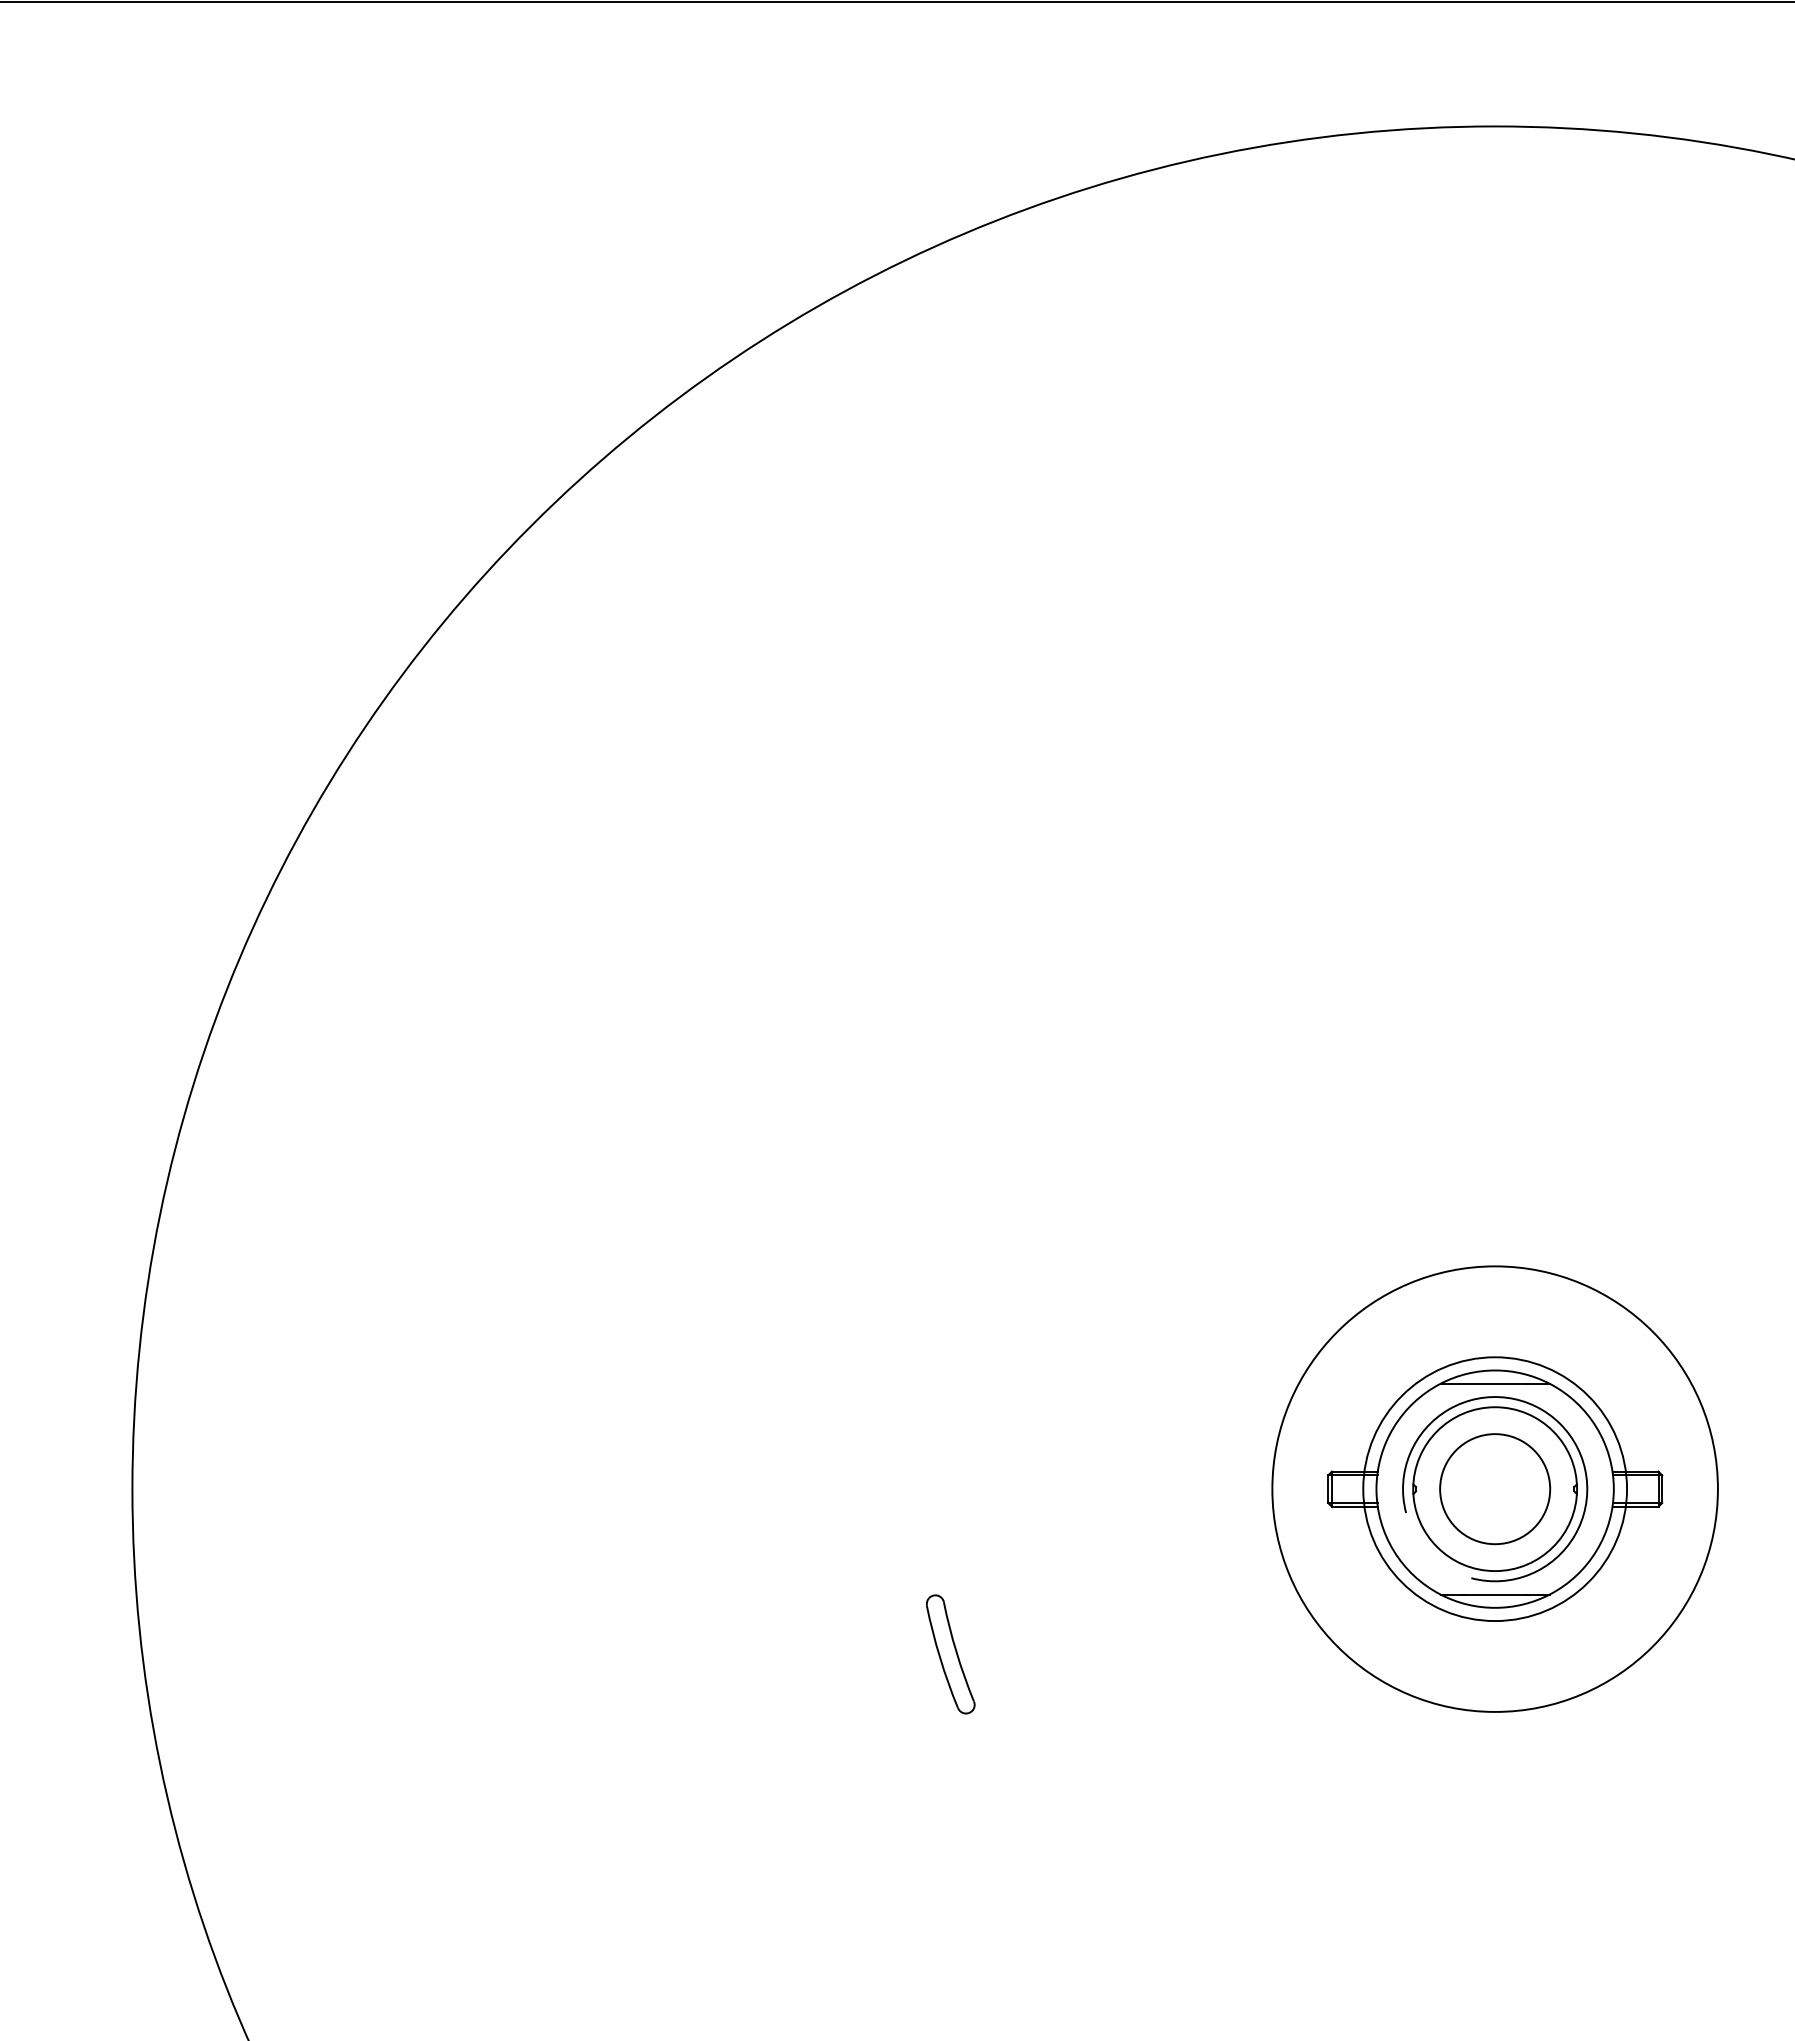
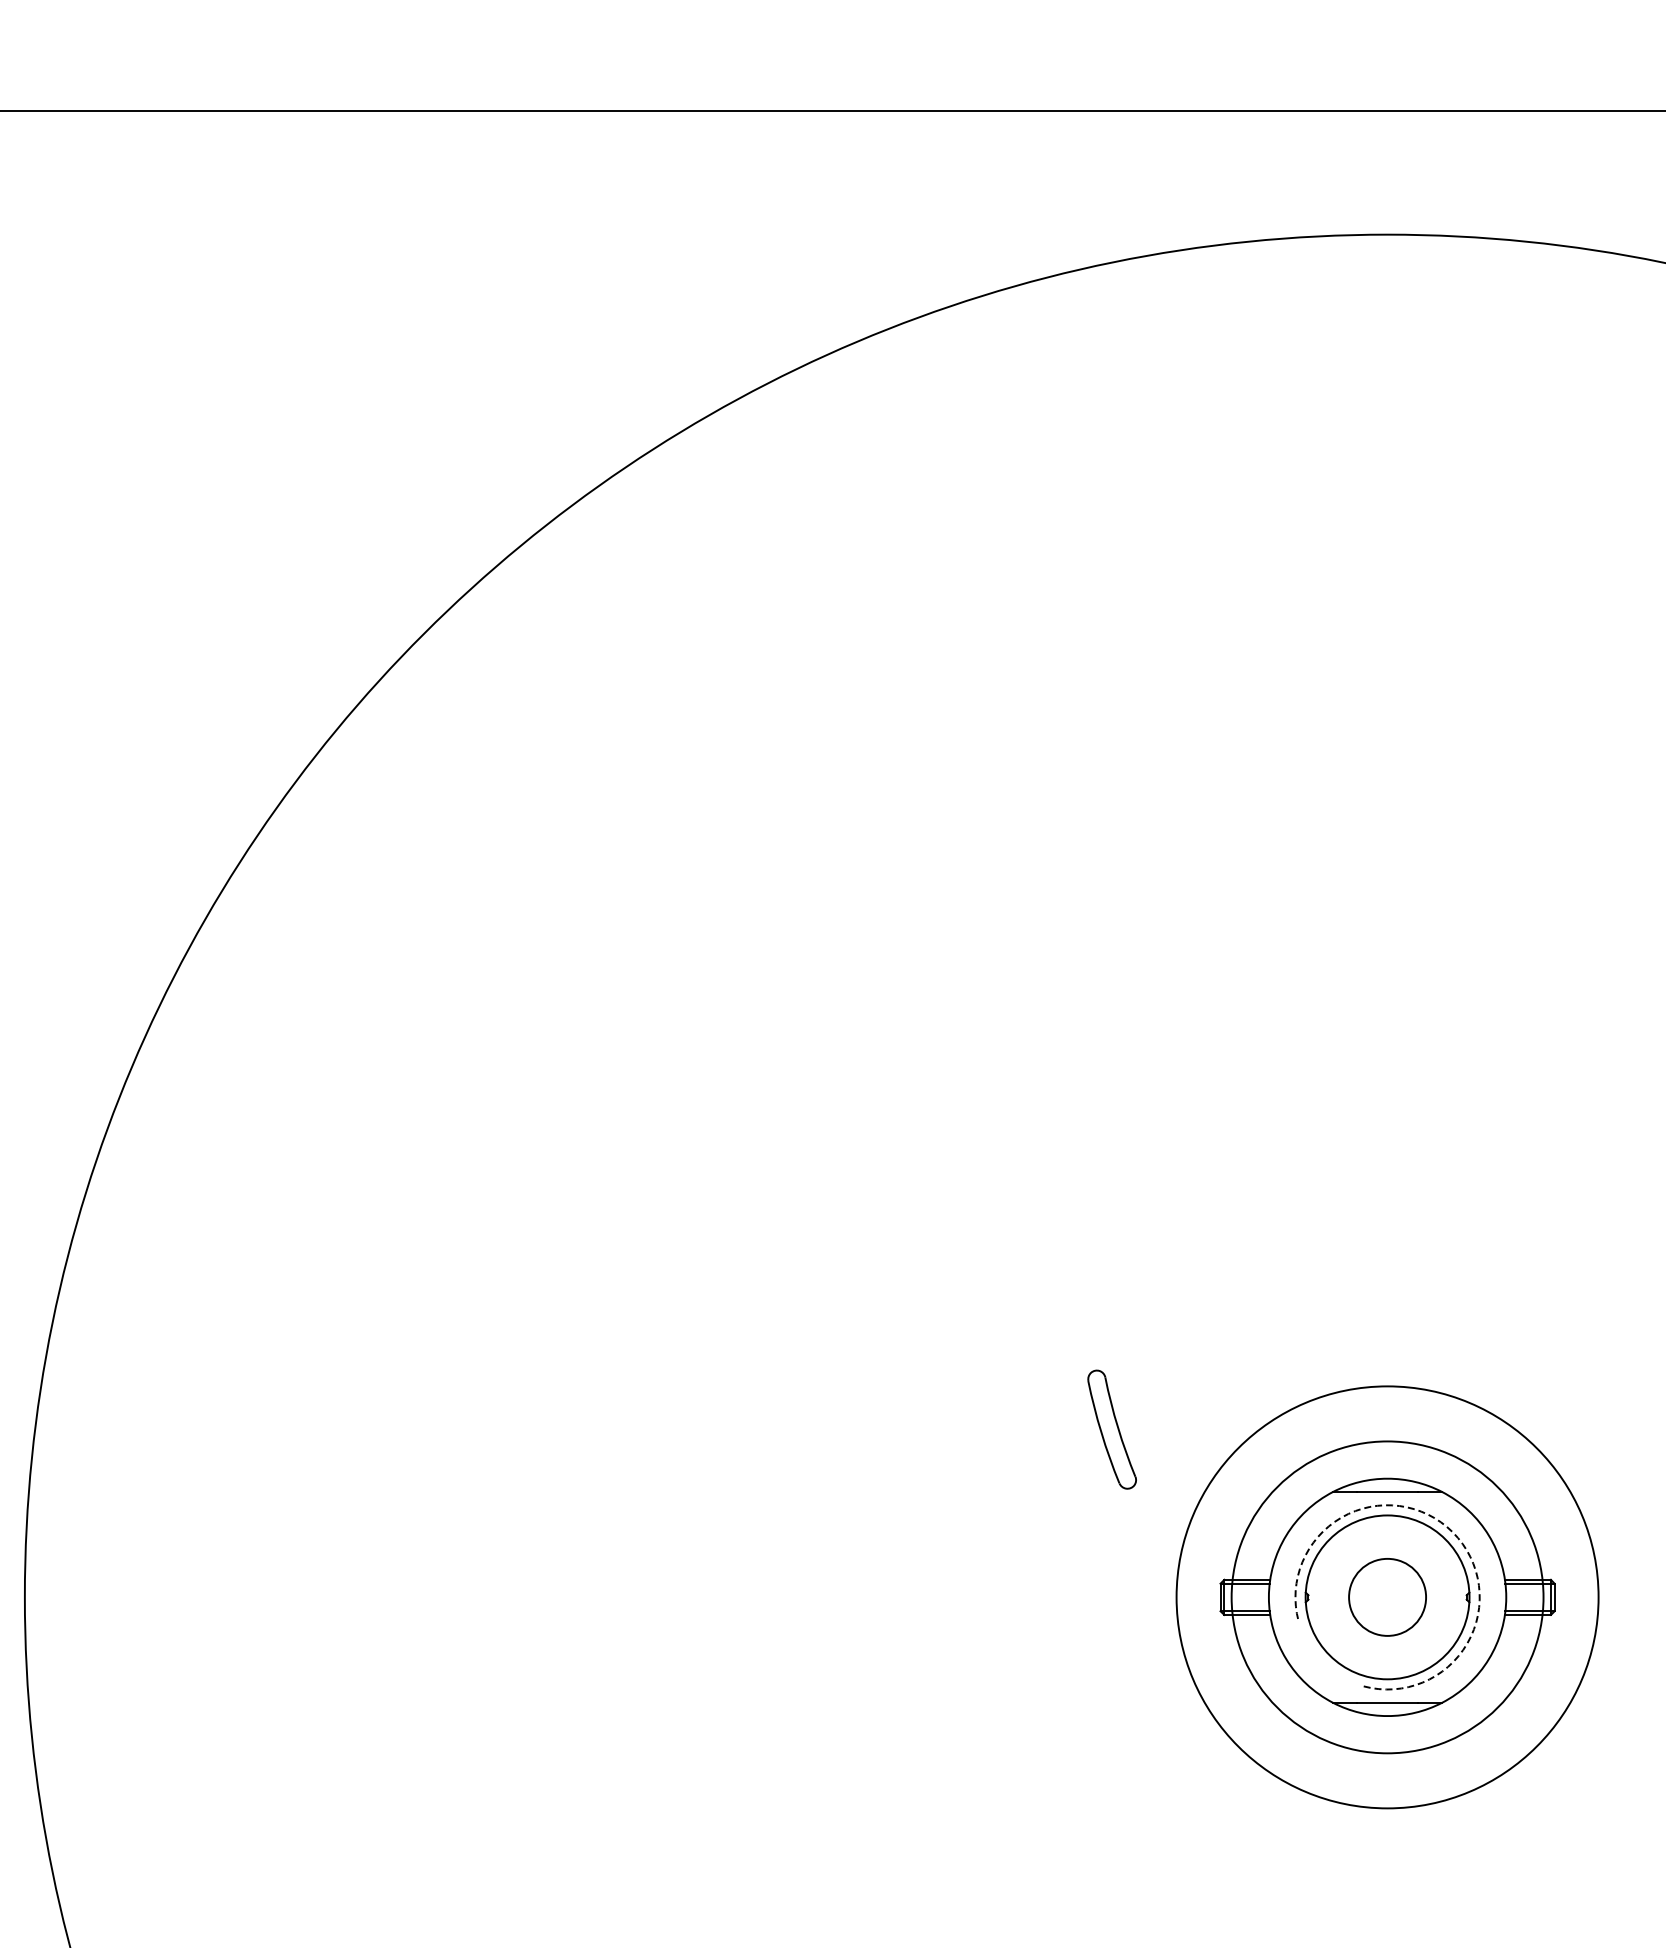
arc: (1560, 1424) -> (1452, 1532), solid -> dashed
circle: (1494, 1488) -> (1386, 1596), size x0.7
circle: (1495, 1489) -> (1387, 1597), size x0.7
circle: (1495, 1489) -> (1387, 1597), size x1.6
part: (950, 1654) -> (1111, 1429), moved

